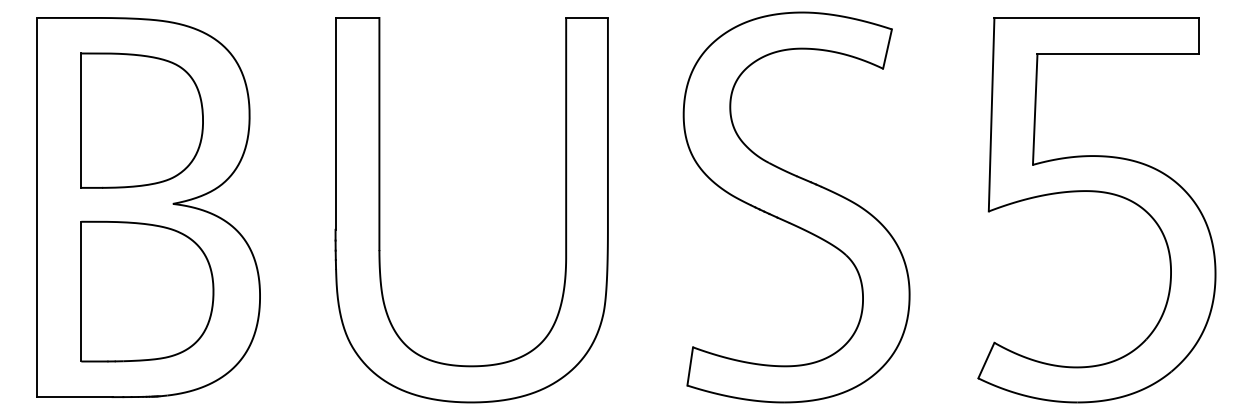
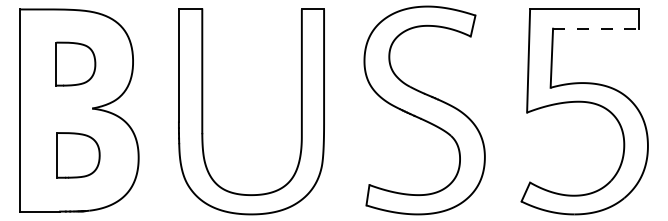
line: (1118, 53) -> (596, 28), solid -> dashed
part: (141, 119) -> (75, 63), size x0.6
part: (147, 291) -> (78, 155), size x0.6

